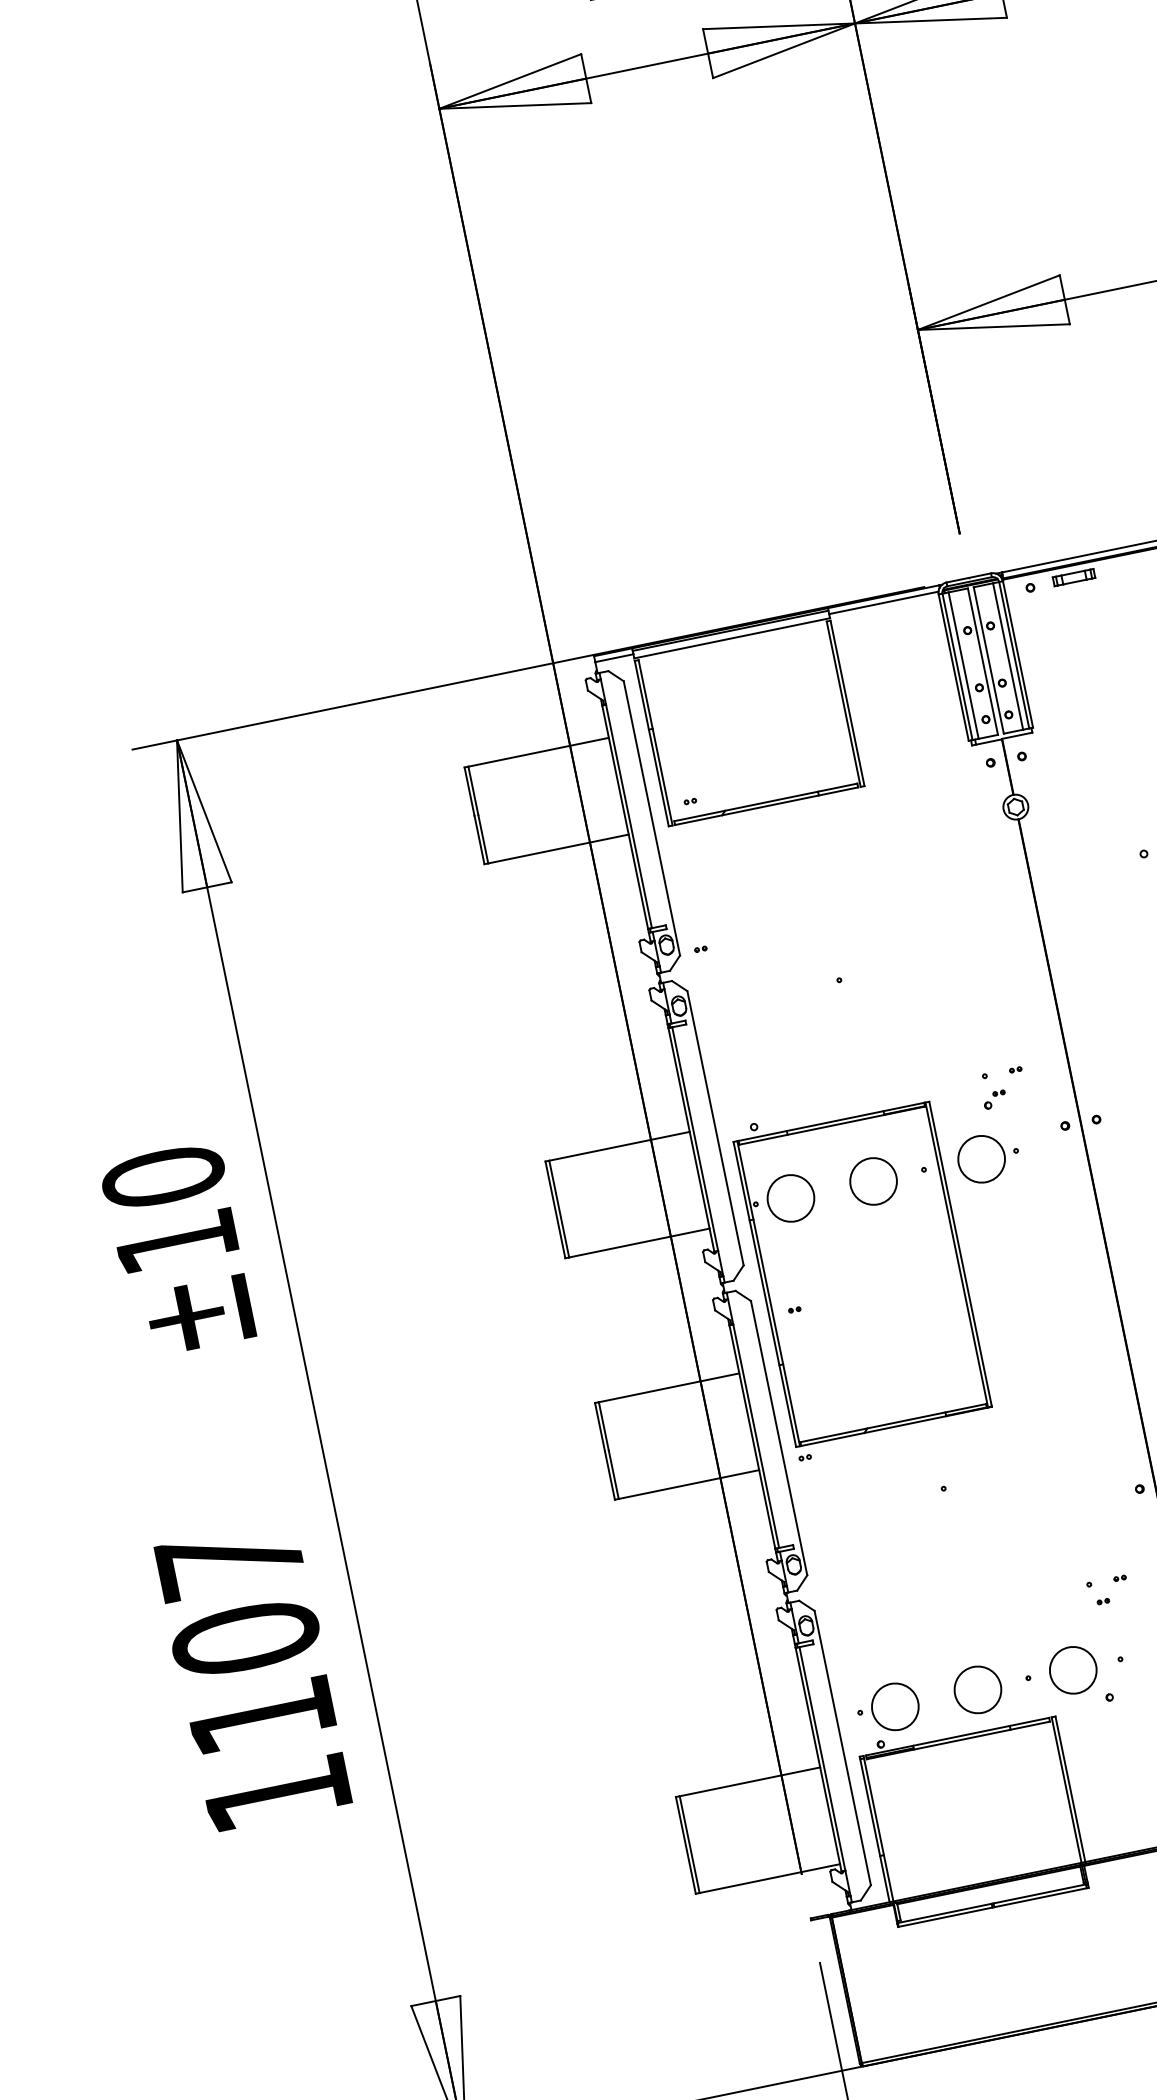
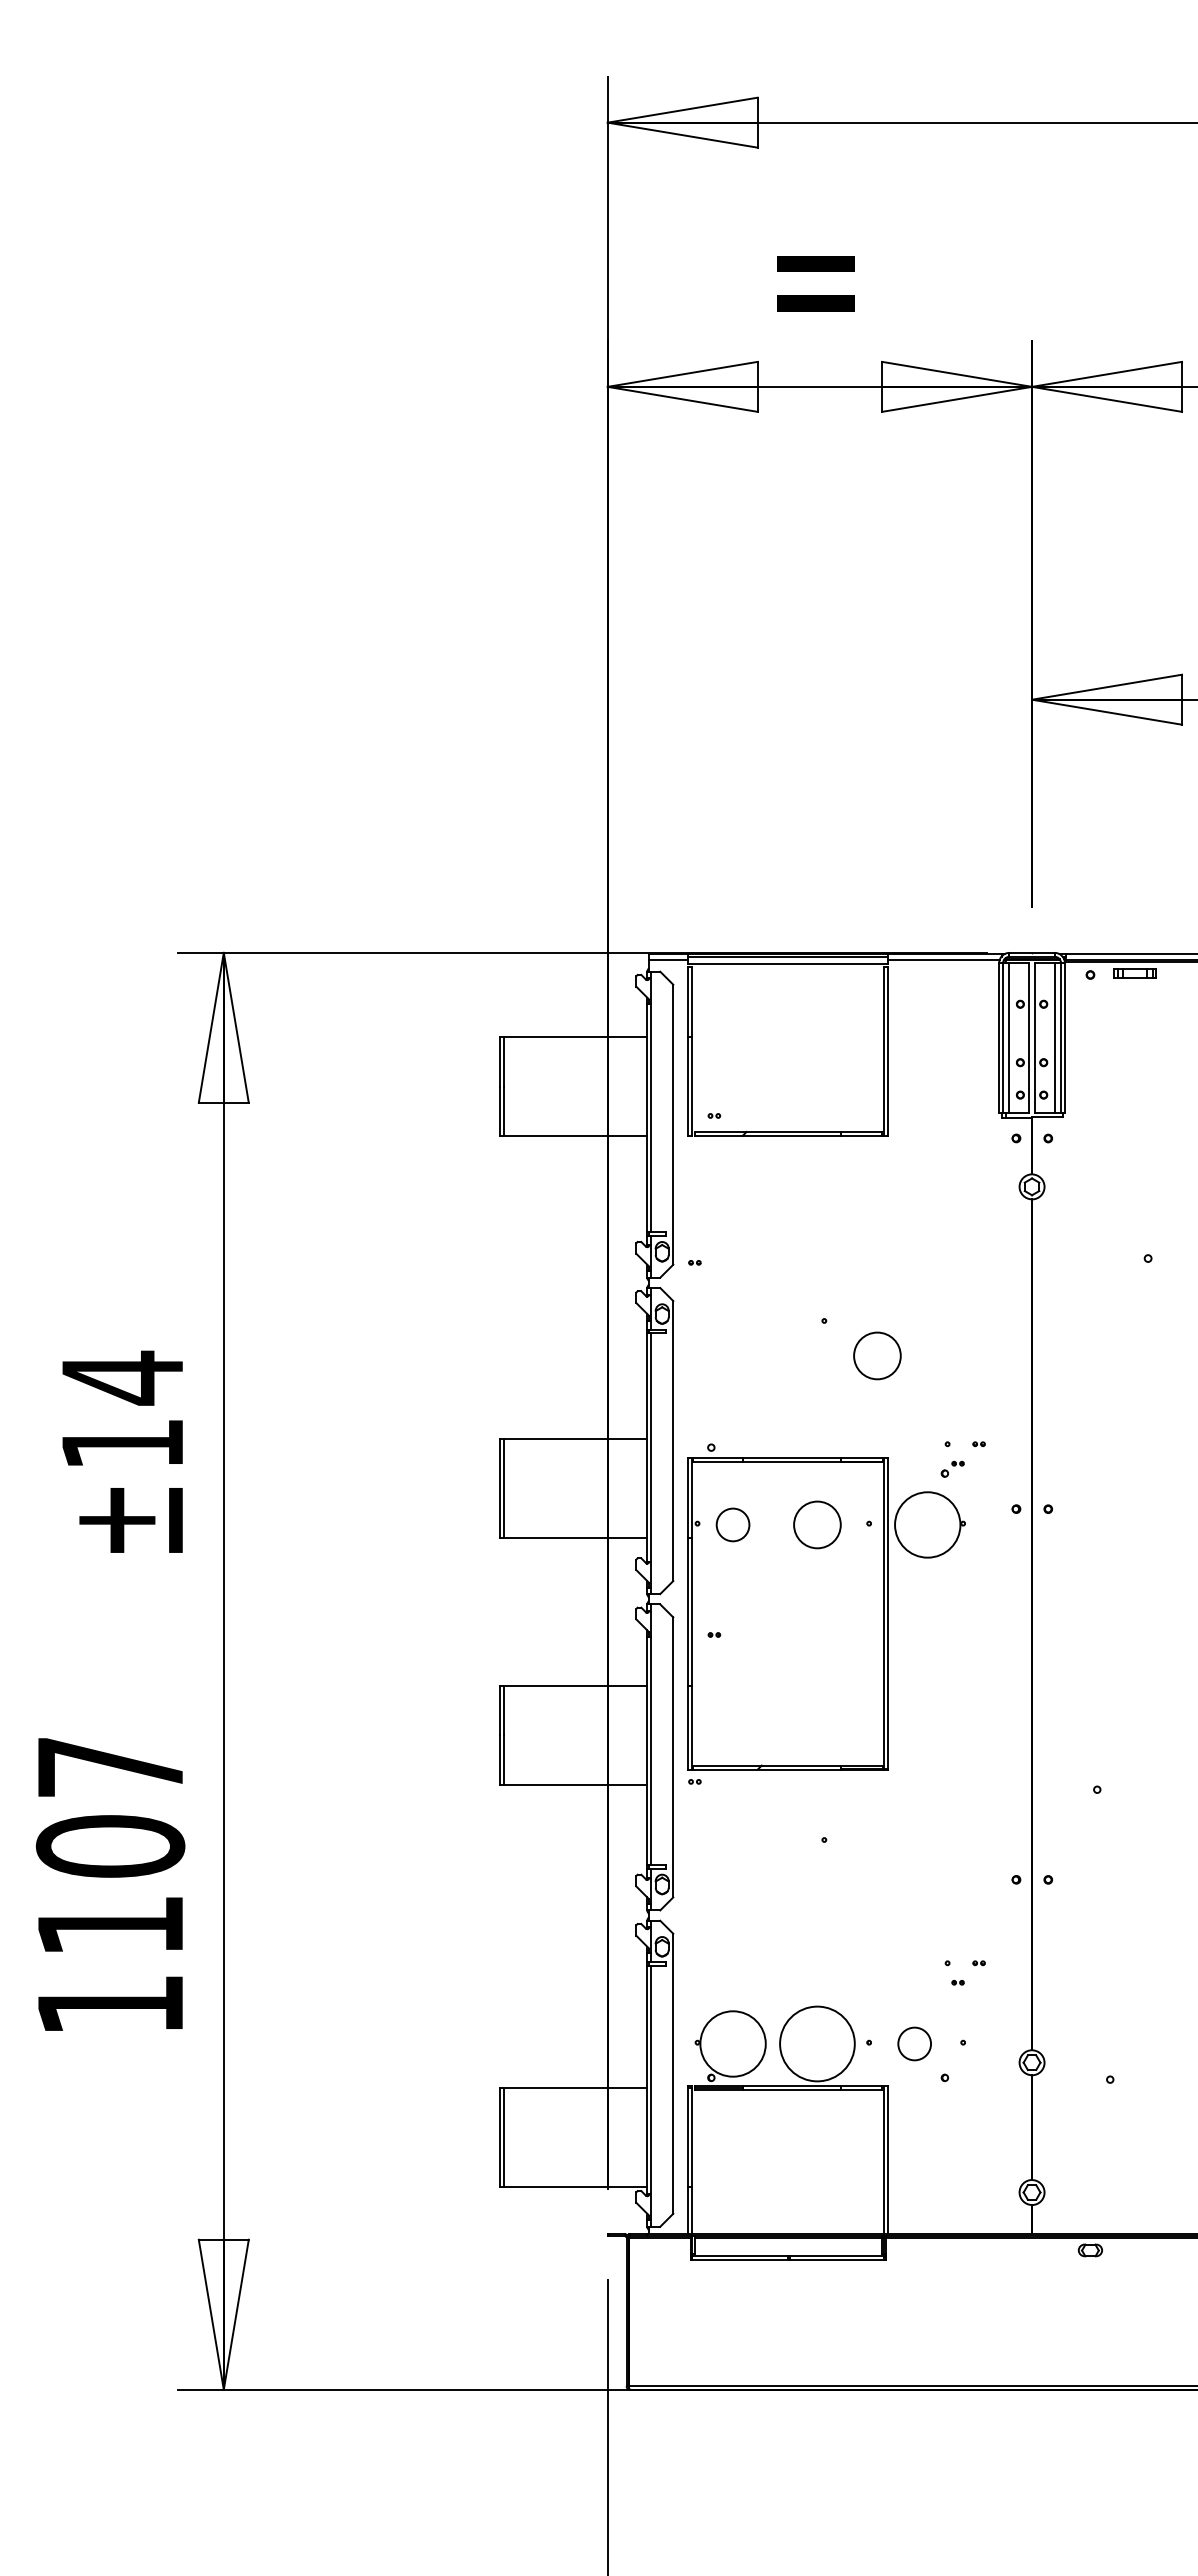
circle: (898, 1003) -> (877, 1355), added
circle: (981, 1158) -> (927, 1524), size x1.4
text: (163, 1176) -> (122, 1377), ±10 -> ±14
circle: (790, 1198) -> (732, 1524), size x0.7
circle: (1072, 1669) -> (914, 2043), size x0.7
circle: (977, 1689) -> (817, 2043), size x1.6
circle: (894, 1706) -> (732, 2043), size x1.4

